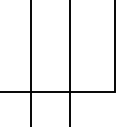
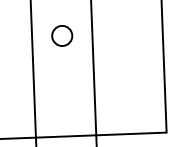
part: (49, 26) -> (61, 34), added

